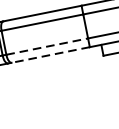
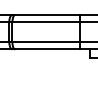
line: (47, 46) -> (46, 42), dashed -> solid
line: (50, 55) -> (47, 49), dashed -> solid

